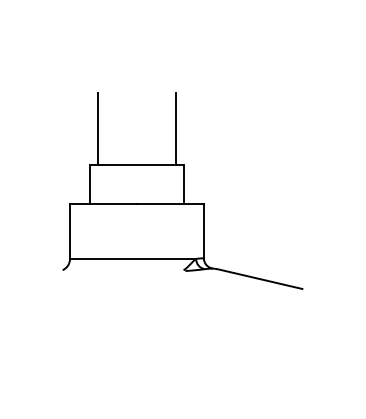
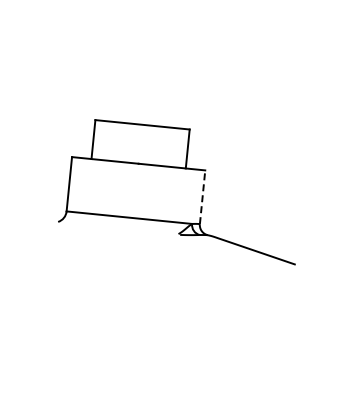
line: (97, 129) -> (106, 85), removed
line: (176, 129) -> (185, 93), removed
line: (203, 231) -> (202, 197), solid -> dashed

